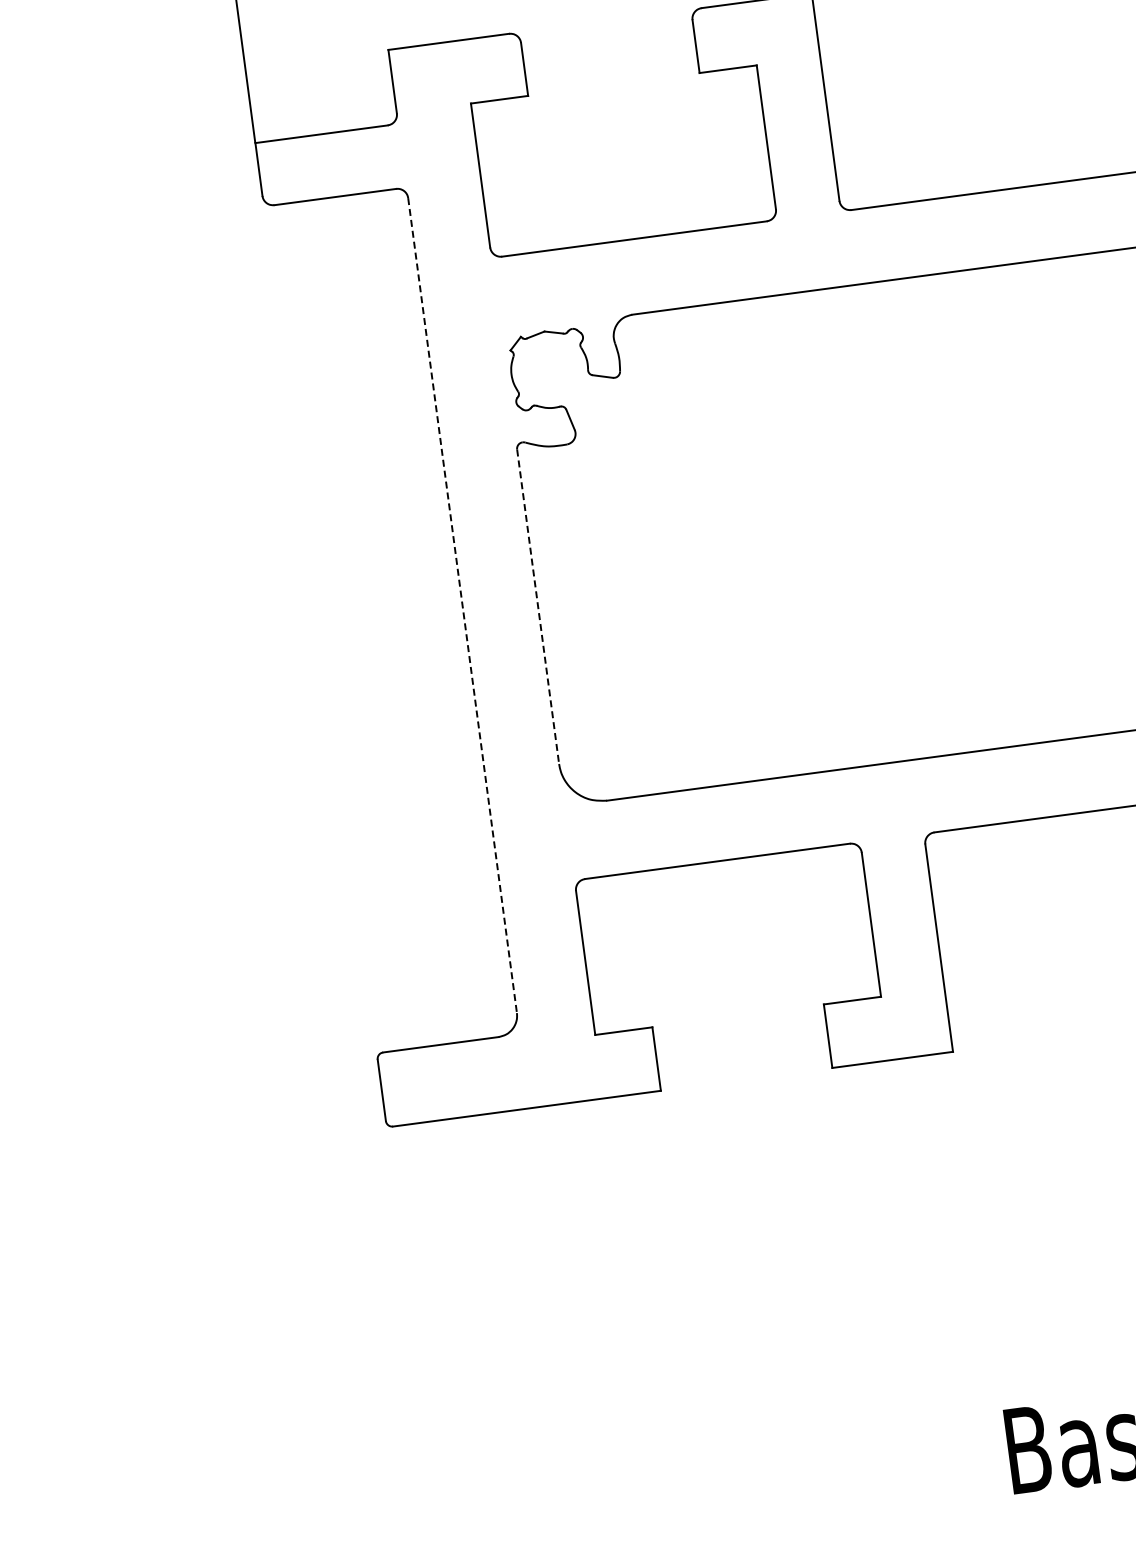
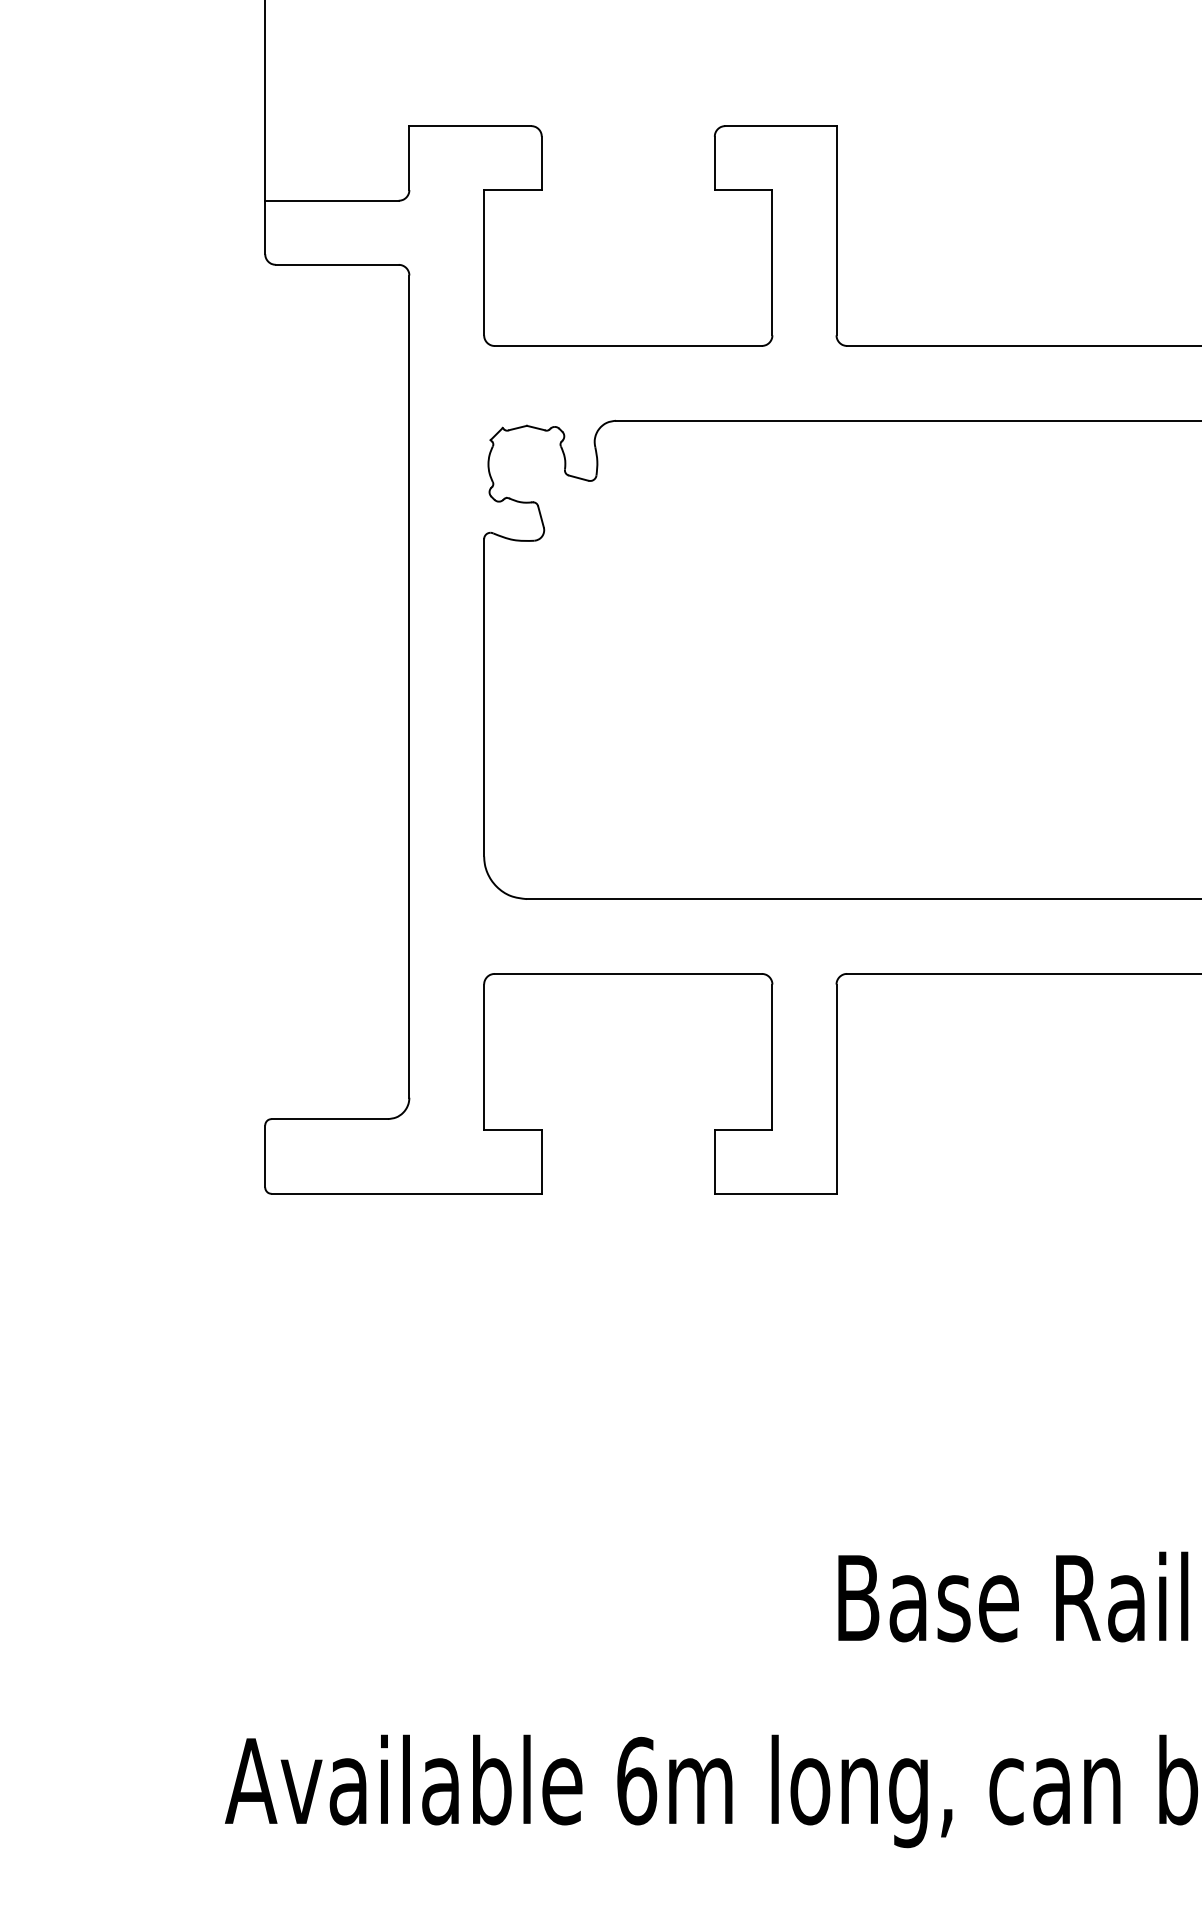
line: (462, 606) -> (409, 687), dashed -> solid
line: (538, 606) -> (484, 697), dashed -> solid

